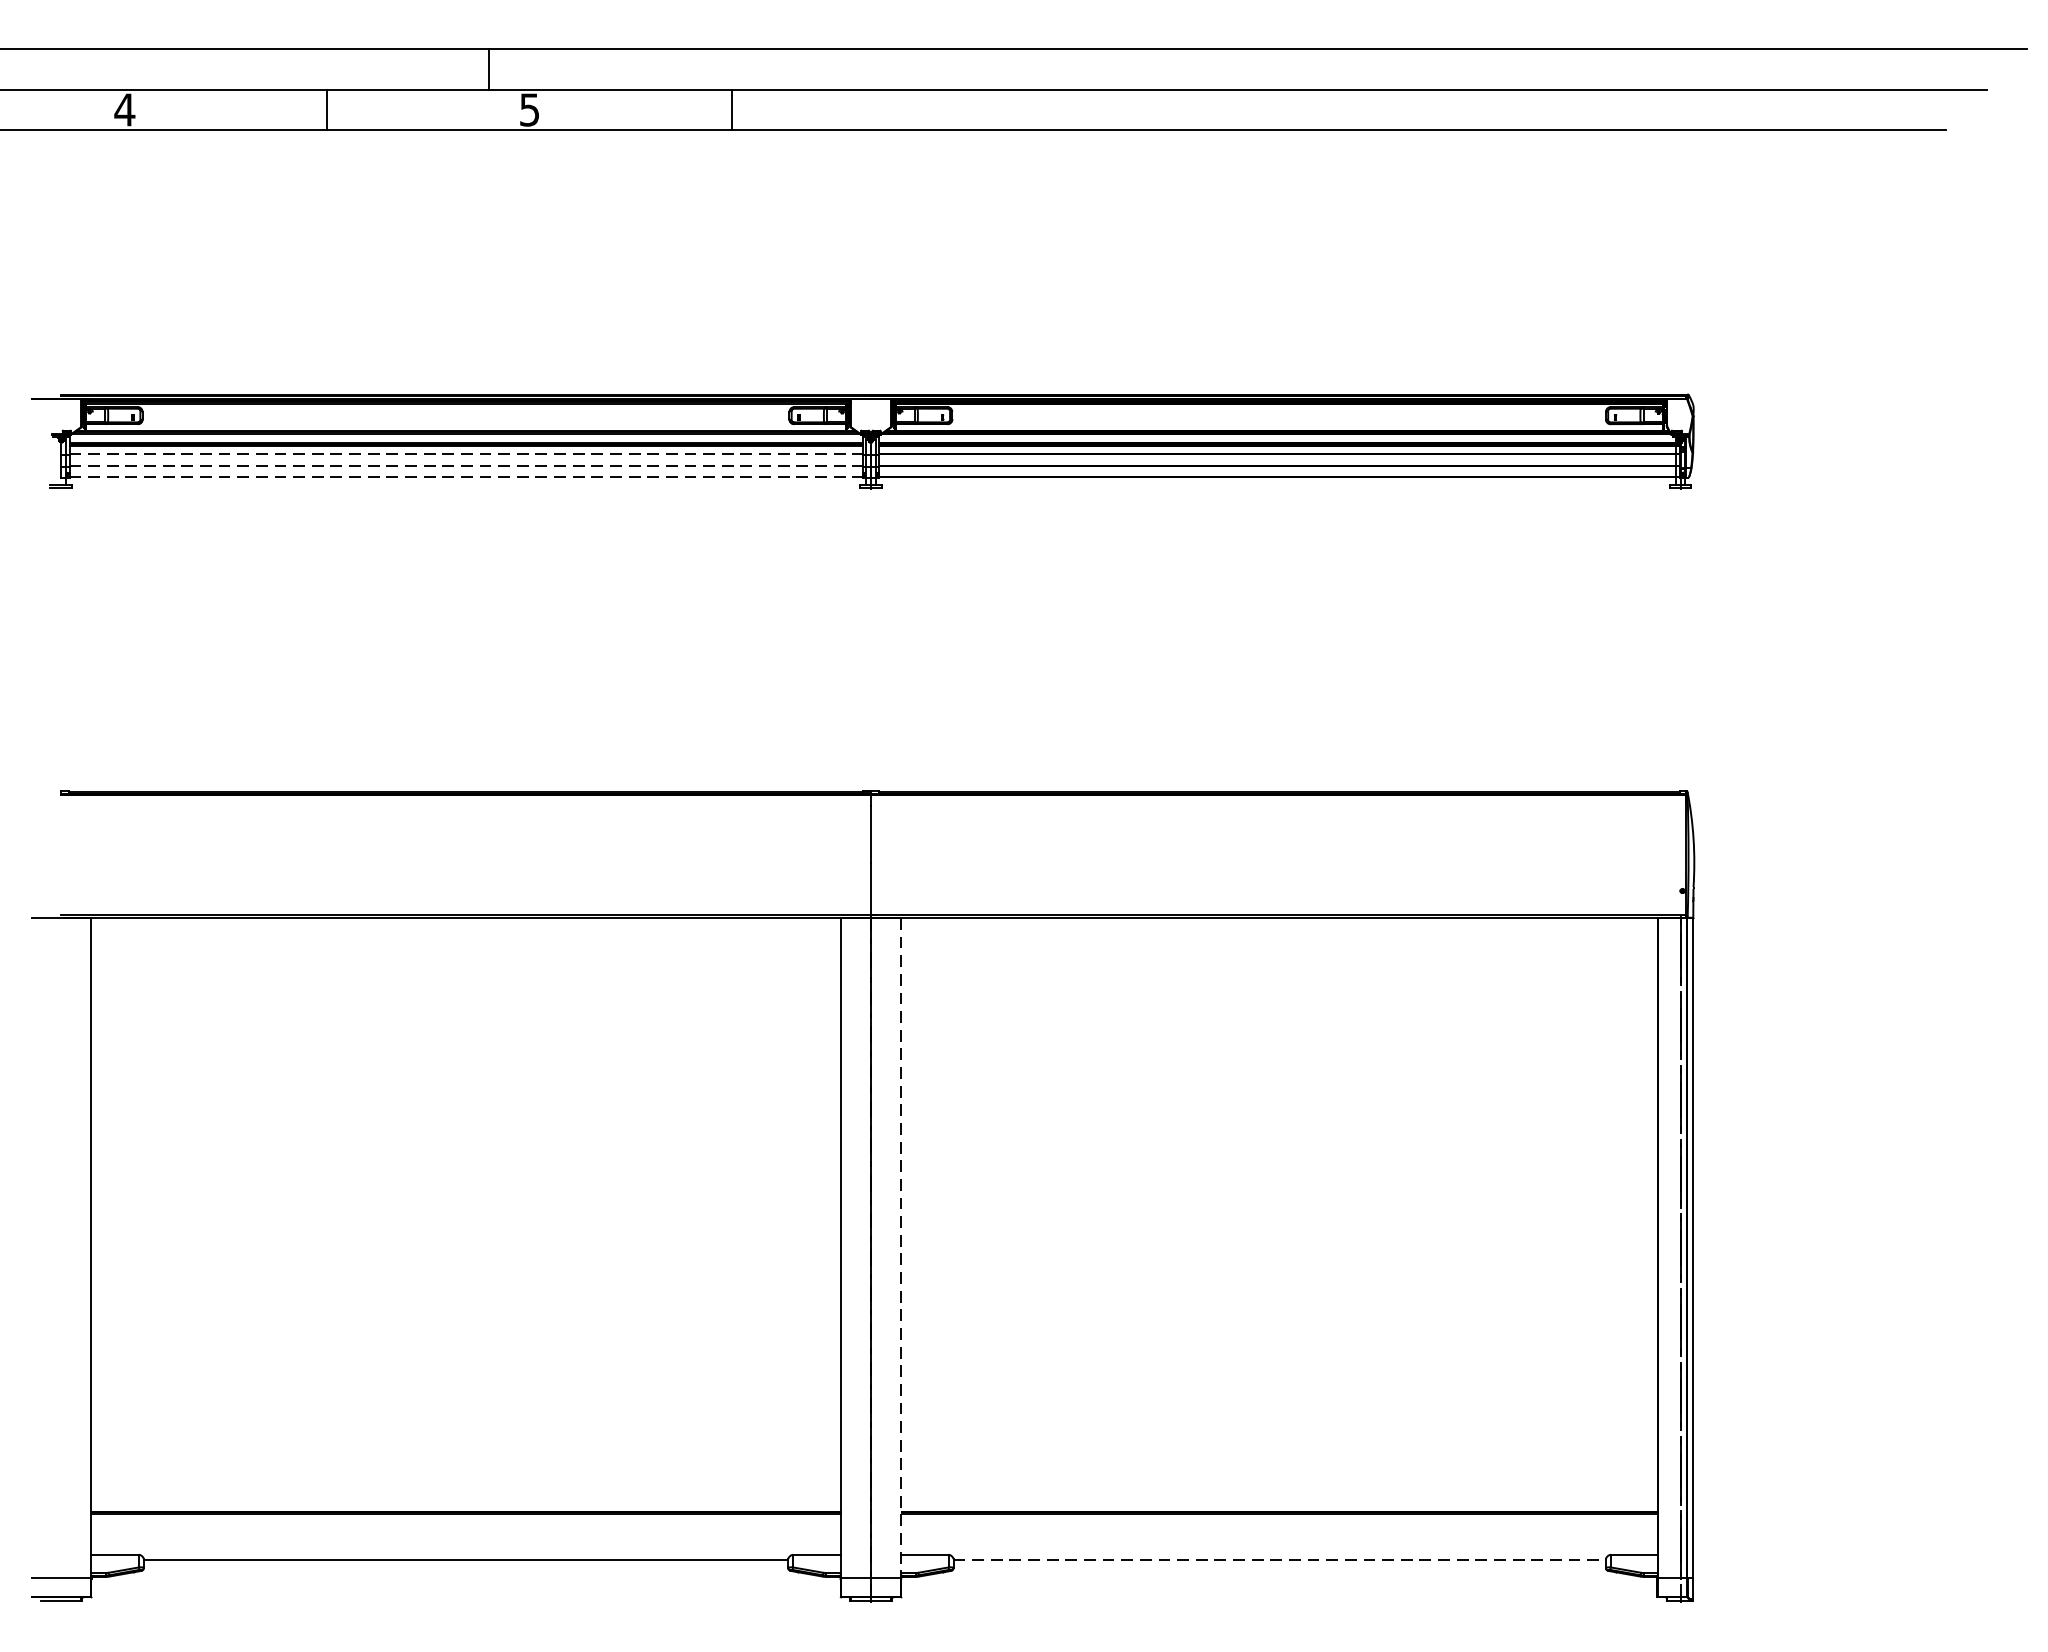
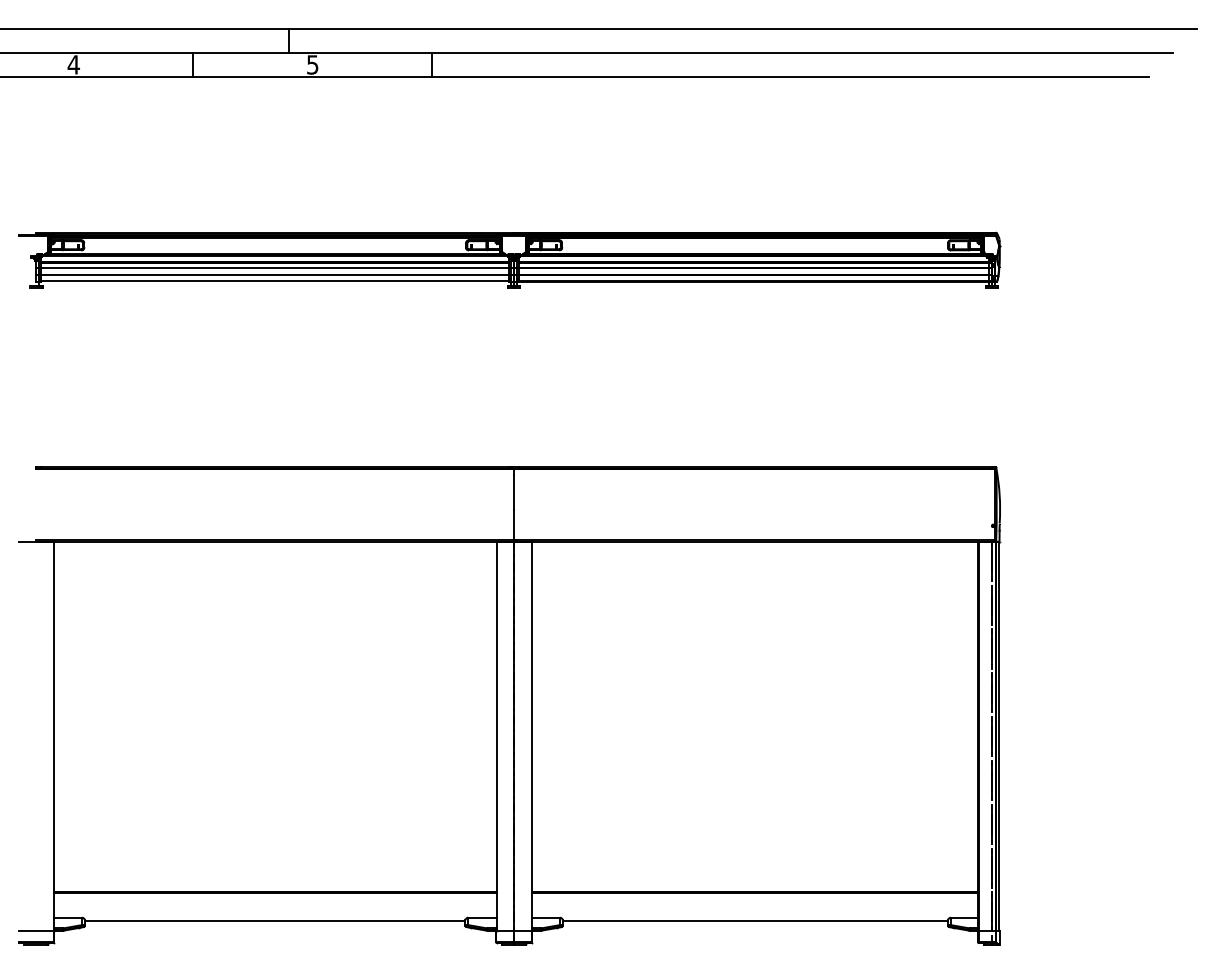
line: (466, 454) -> (275, 268), dashed -> solid
line: (466, 466) -> (275, 275), dashed -> solid
line: (466, 476) -> (275, 281), dashed -> solid
line: (900, 1247) -> (531, 736), dashed -> solid
line: (1279, 1559) -> (755, 920), dashed -> solid

